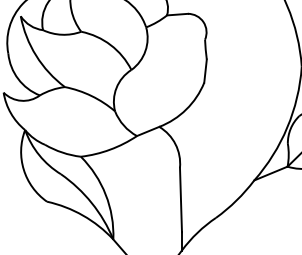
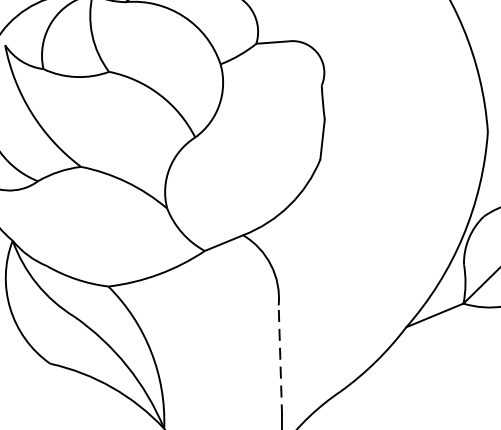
line: (180, 199) -> (279, 359), solid -> dashed

